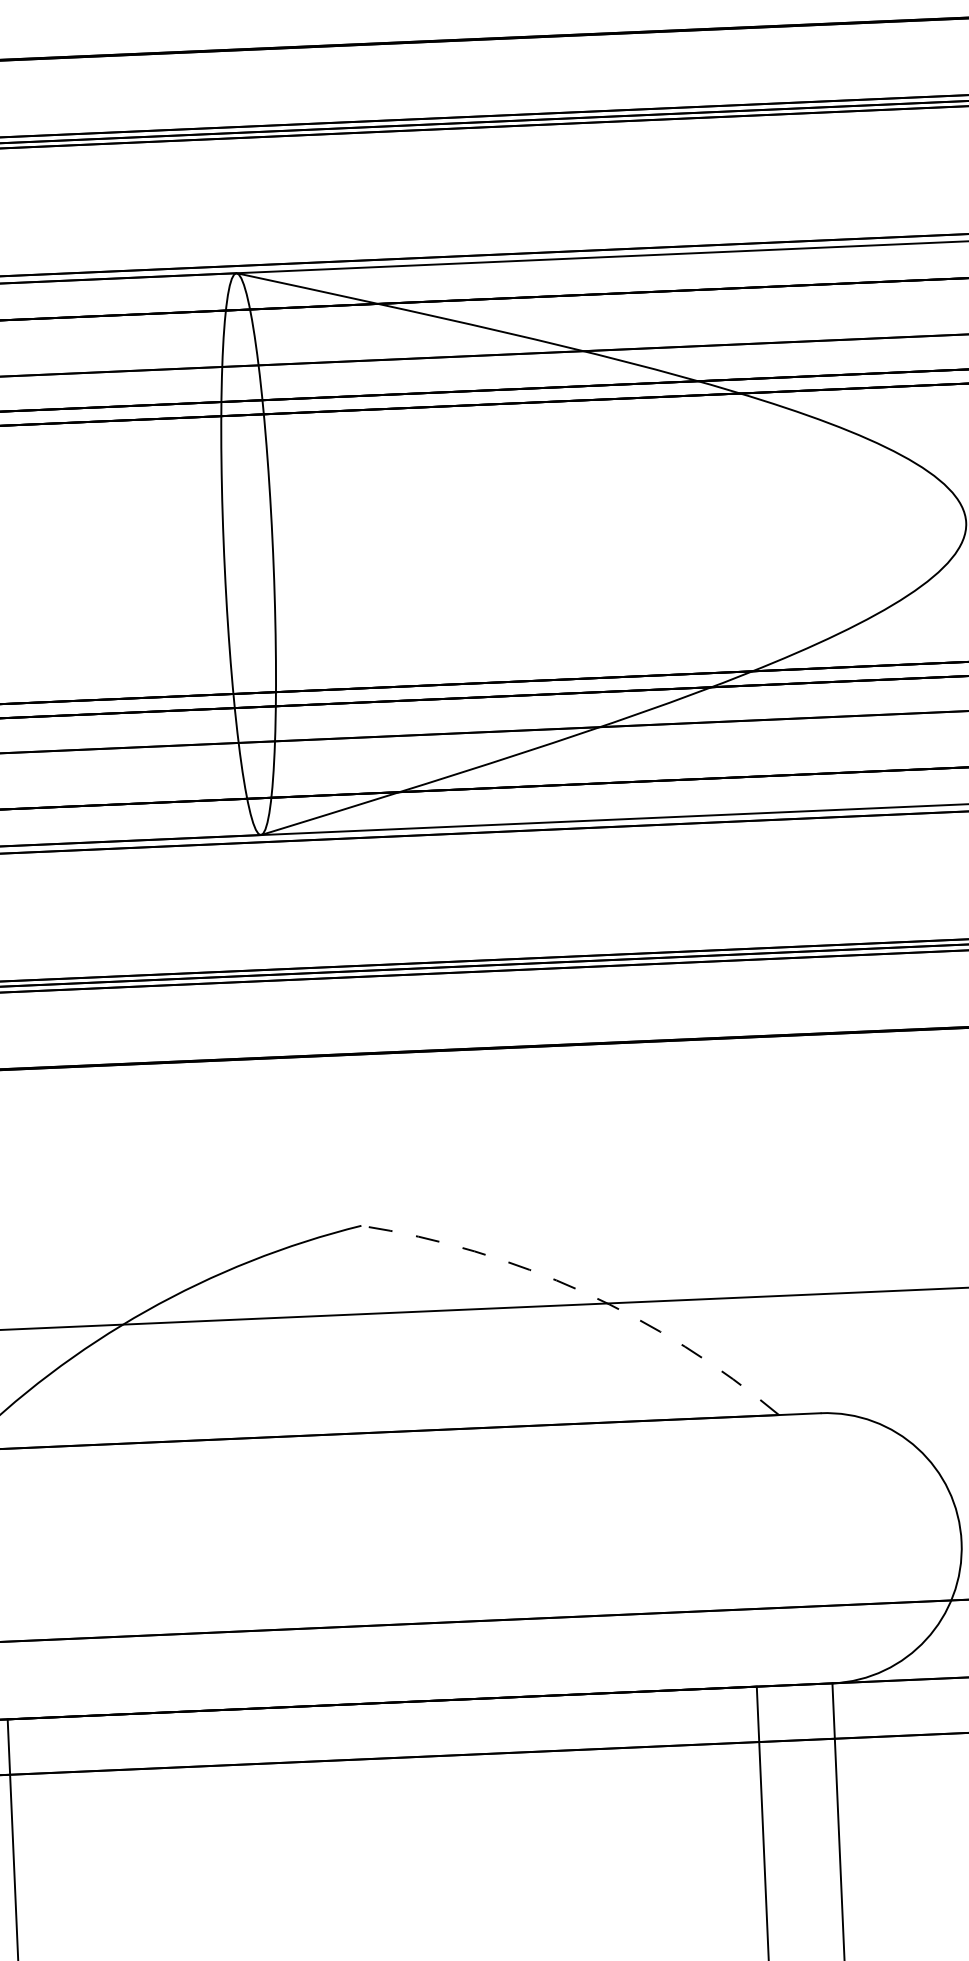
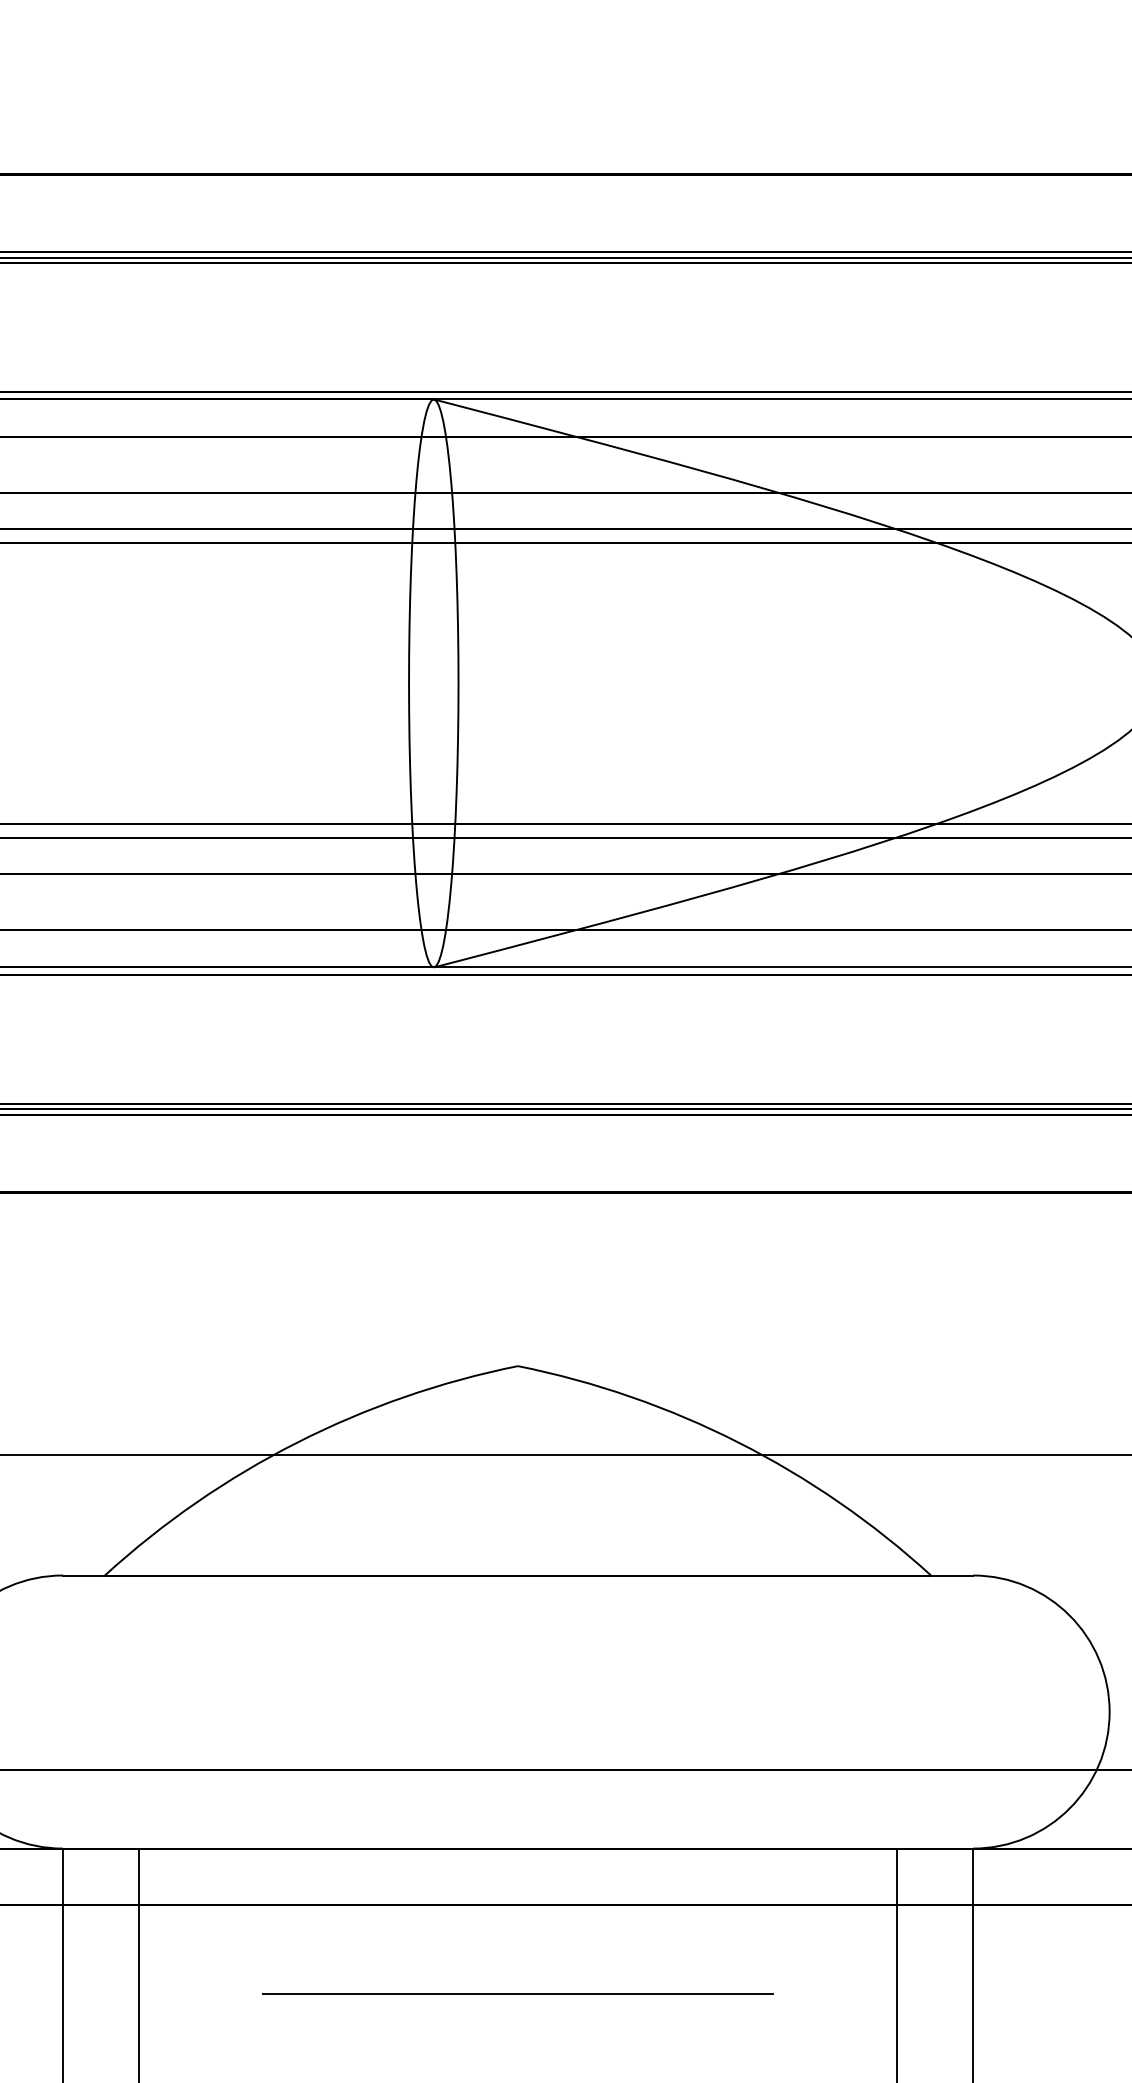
arc: (582, 1291) -> (738, 1442), dashed -> solid
line: (388, 1846) -> (517, 1993), added

